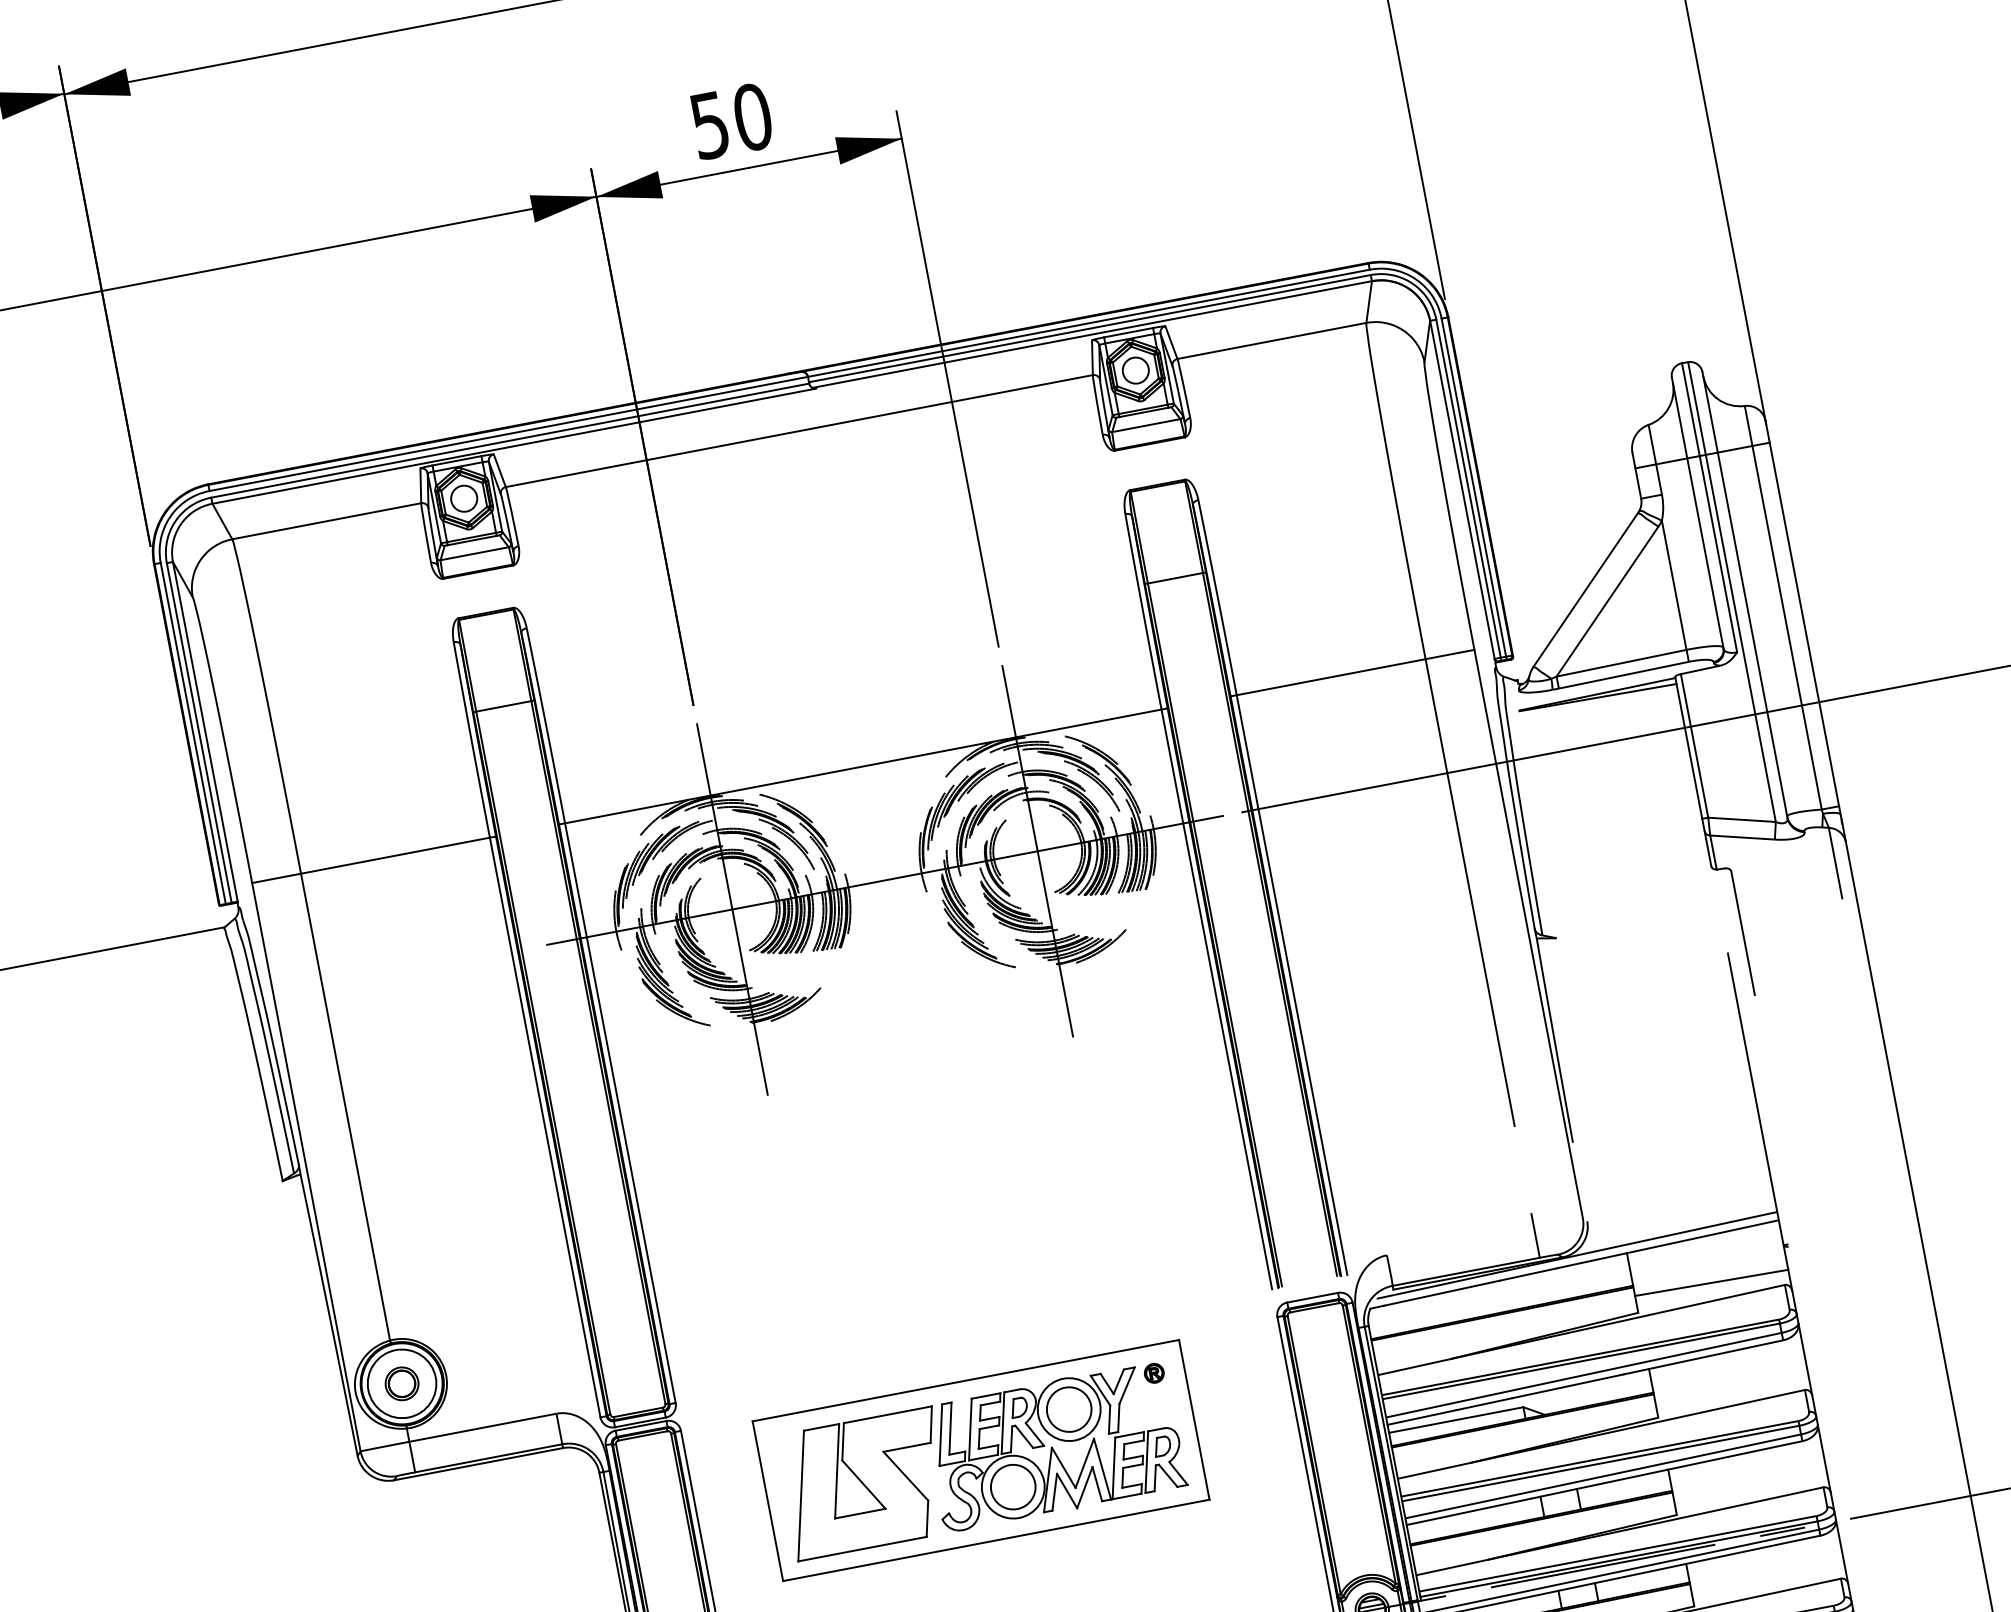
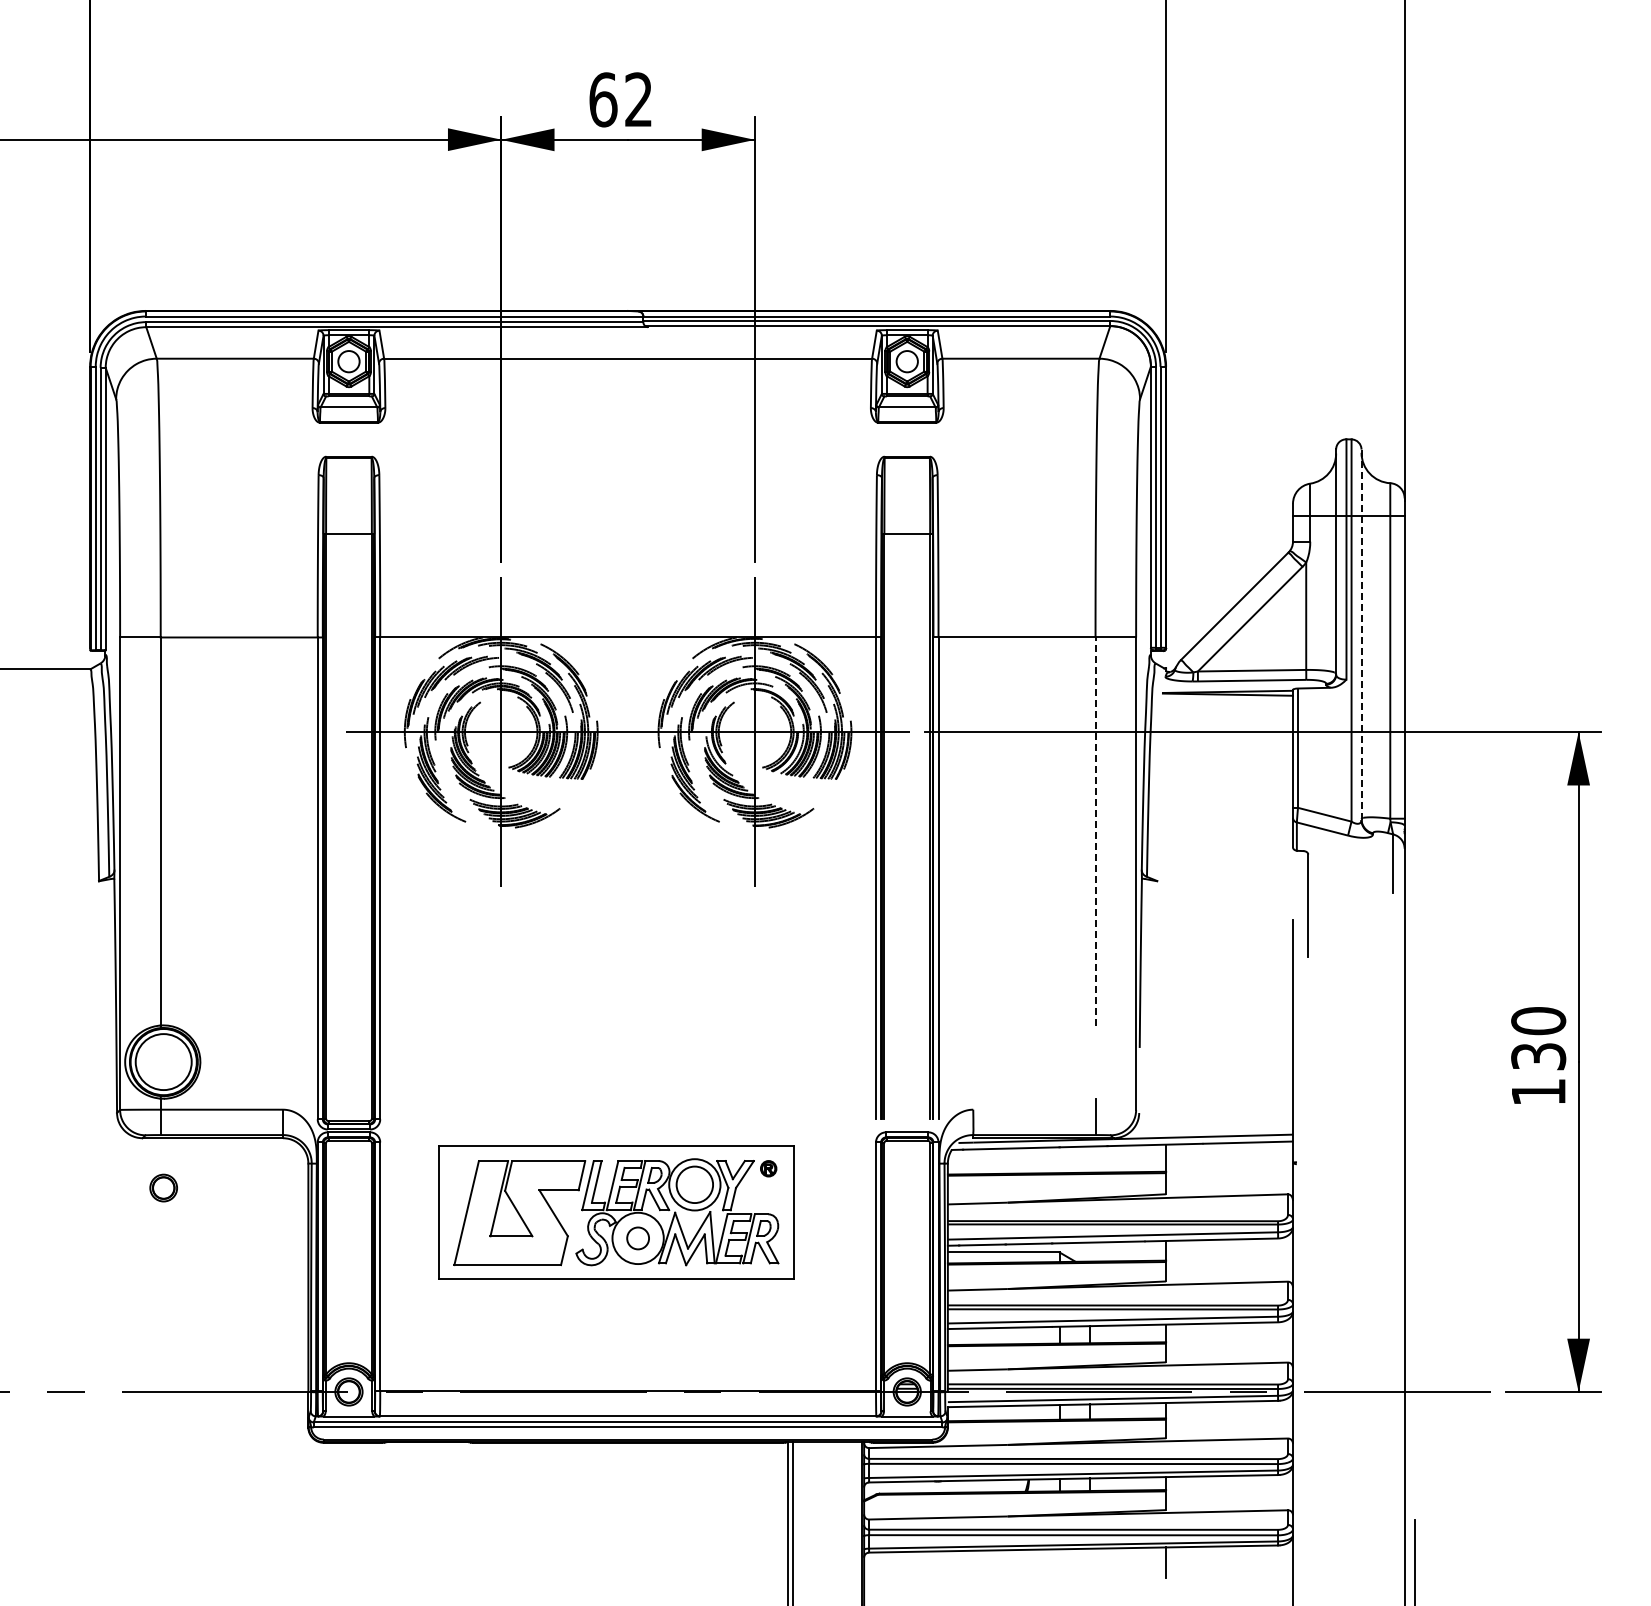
text: (730, 121) -> (620, 99), 50 -> 62
line: (1744, 594) -> (1361, 634), solid -> dashed
line: (1470, 892) -> (1095, 831), solid -> dashed
line: (1711, 1282) -> (1229, 1181), removed
part: (401, 1383) -> (163, 1187), moved
circle: (1012, 1487) -> (637, 1238), size x0.6

